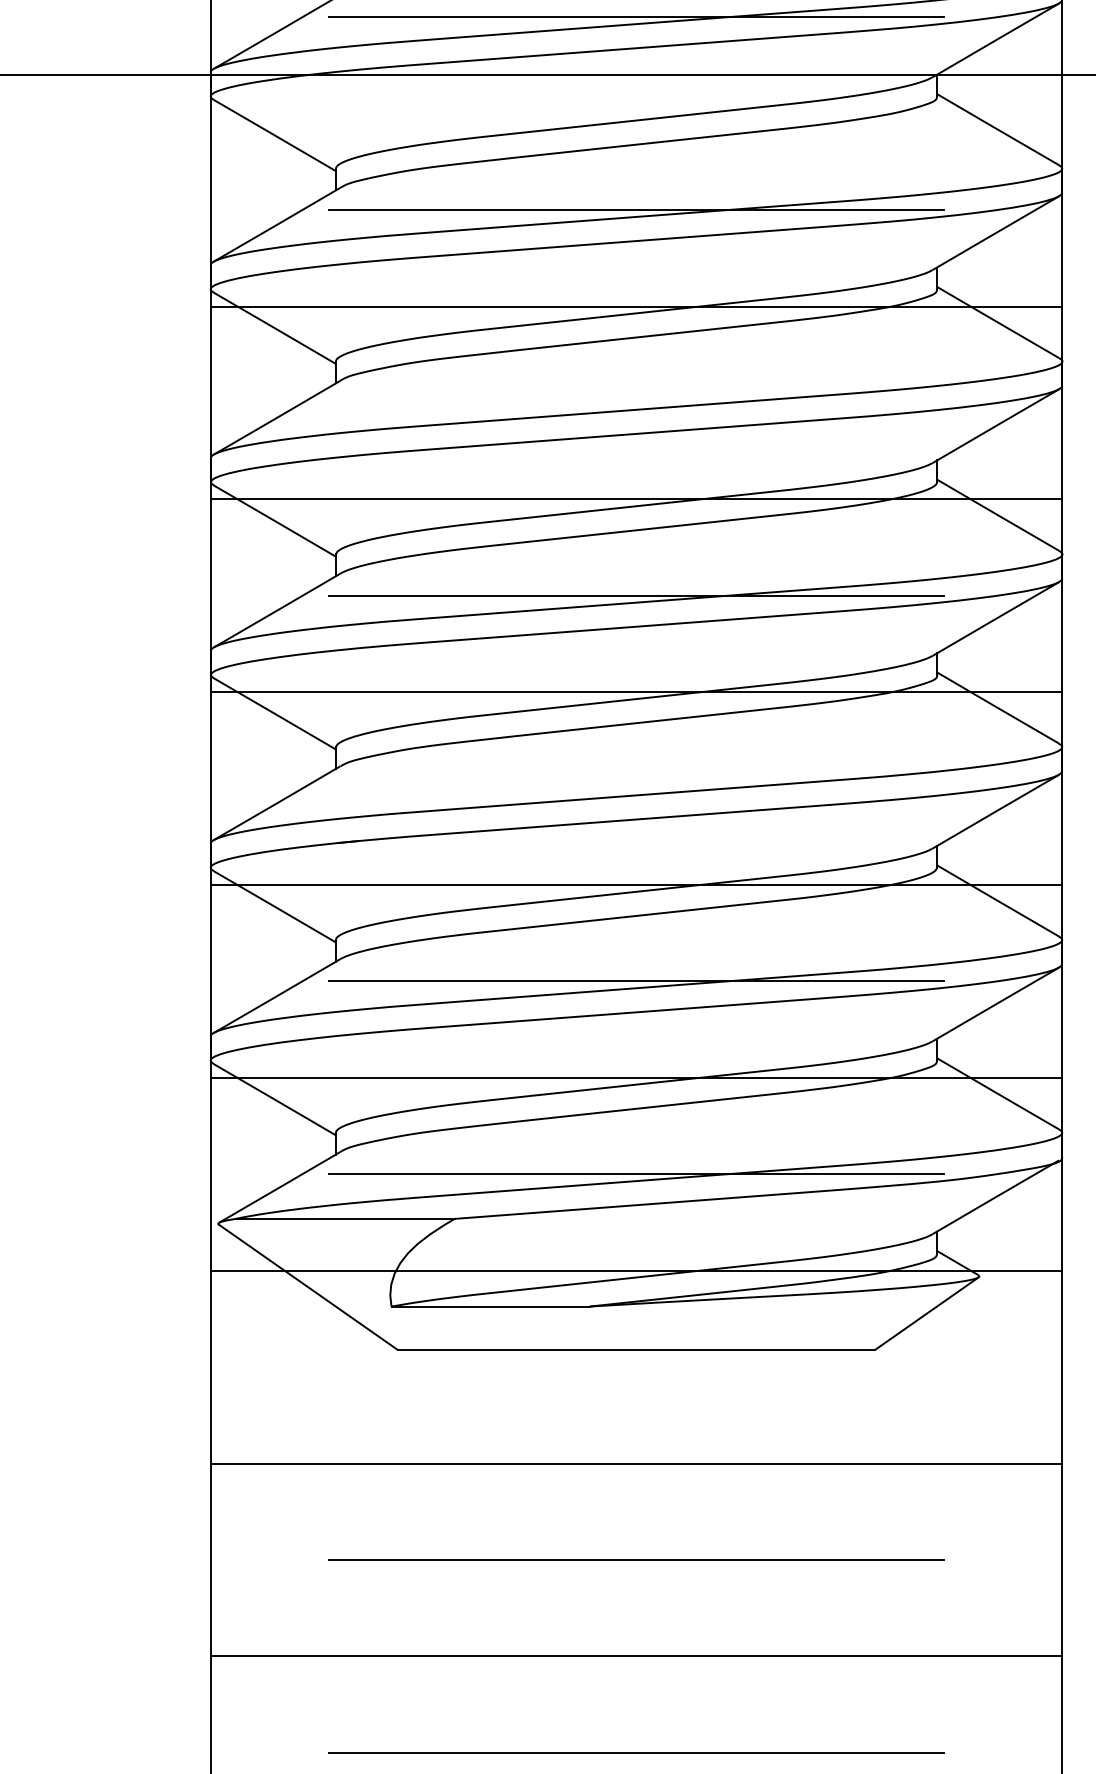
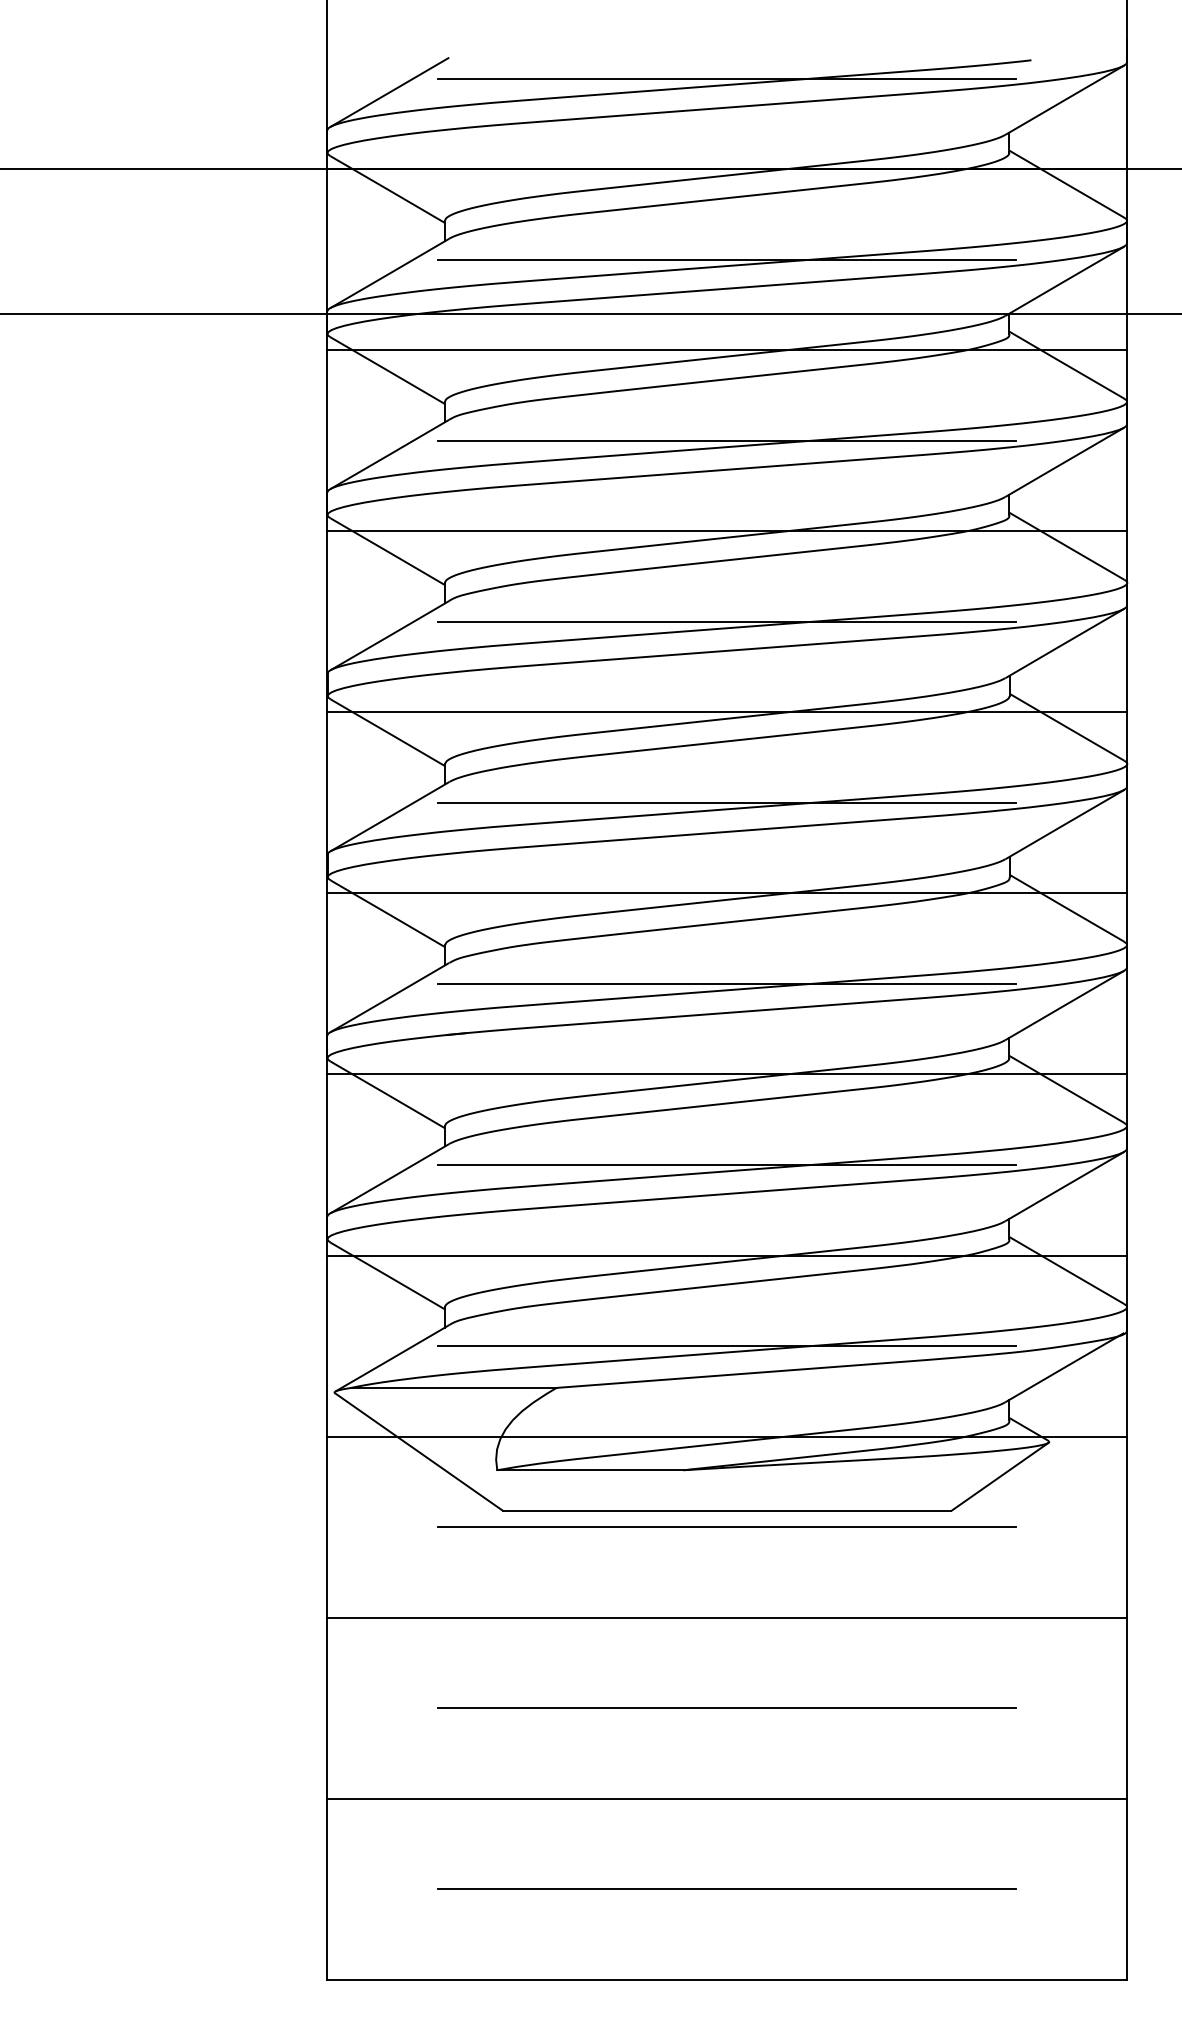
line: (636, 114) -> (727, 350), added
line: (636, 402) -> (727, 621), added
line: (636, 788) -> (727, 983), added
line: (636, 1367) -> (727, 1527), added

